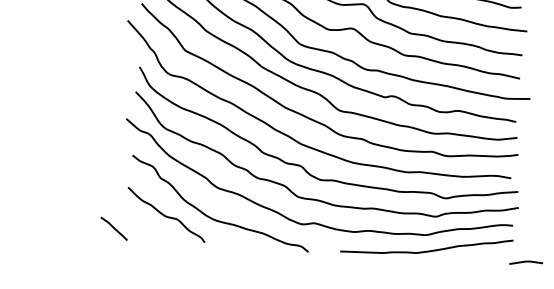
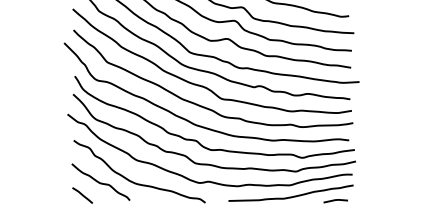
line: (114, 228) -> (82, 195), moved
line: (525, 262) -> (335, 200), moved

